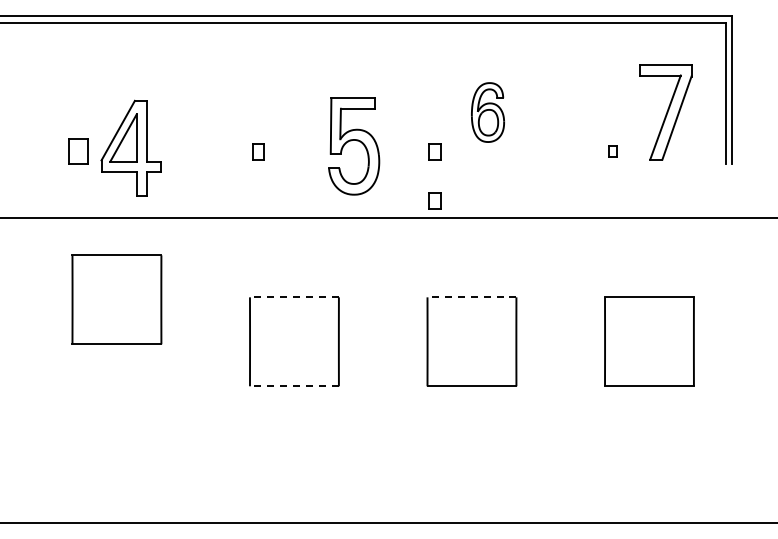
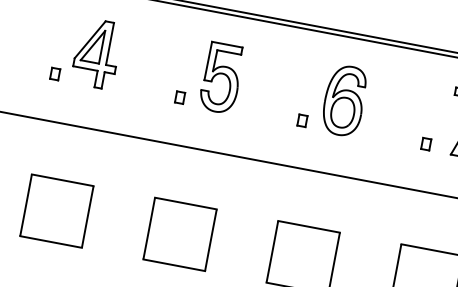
part: (487, 112) -> (344, 100), size x1.67
part: (354, 146) -> (221, 78), moved
part: (130, 147) -> (96, 53), moved
part: (78, 151) -> (55, 74), size x0.62
part: (612, 151) -> (425, 144), size x1.43
part: (434, 200) -> (295, 154), removed
line: (293, 297) -> (185, 203), dashed -> solid
line: (471, 297) -> (308, 226), dashed -> solid
part: (116, 299) -> (56, 210), moved
line: (293, 386) -> (173, 265), dashed -> solid

